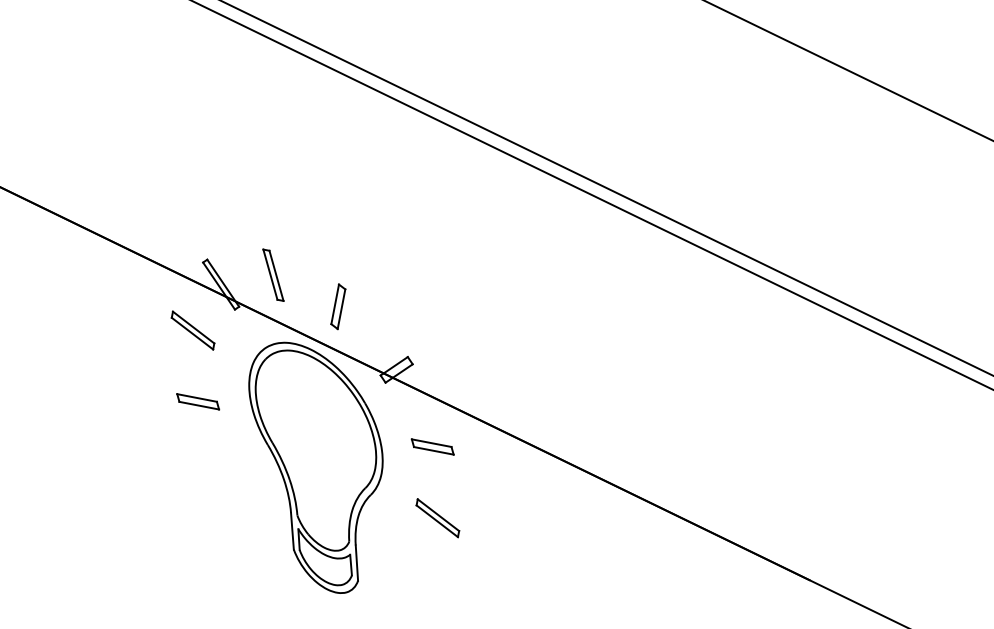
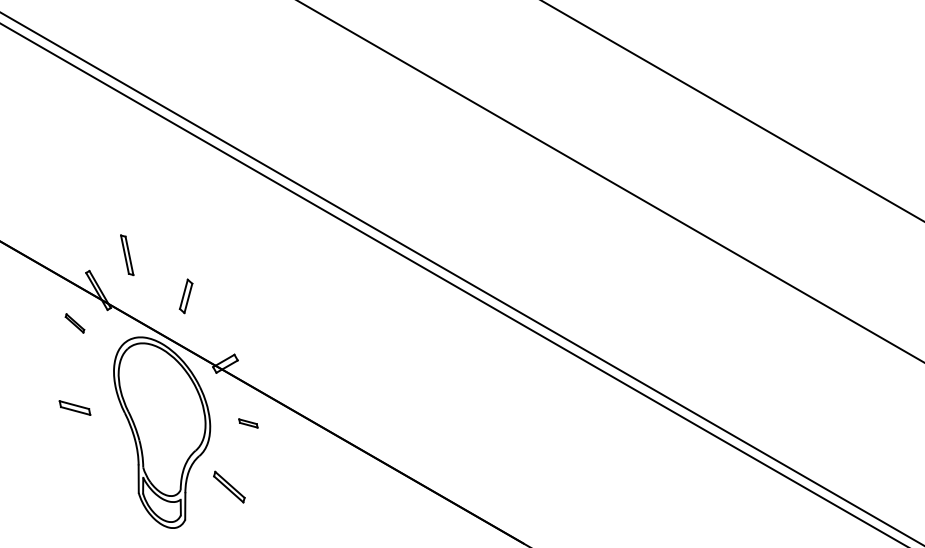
part: (273, 275) -> (127, 255), moved
part: (337, 307) -> (185, 296), moved
part: (192, 330) -> (74, 323), size x0.6
part: (197, 401) -> (74, 407), moved
part: (432, 446) -> (248, 423), size x0.6
part: (437, 517) -> (229, 486), moved

